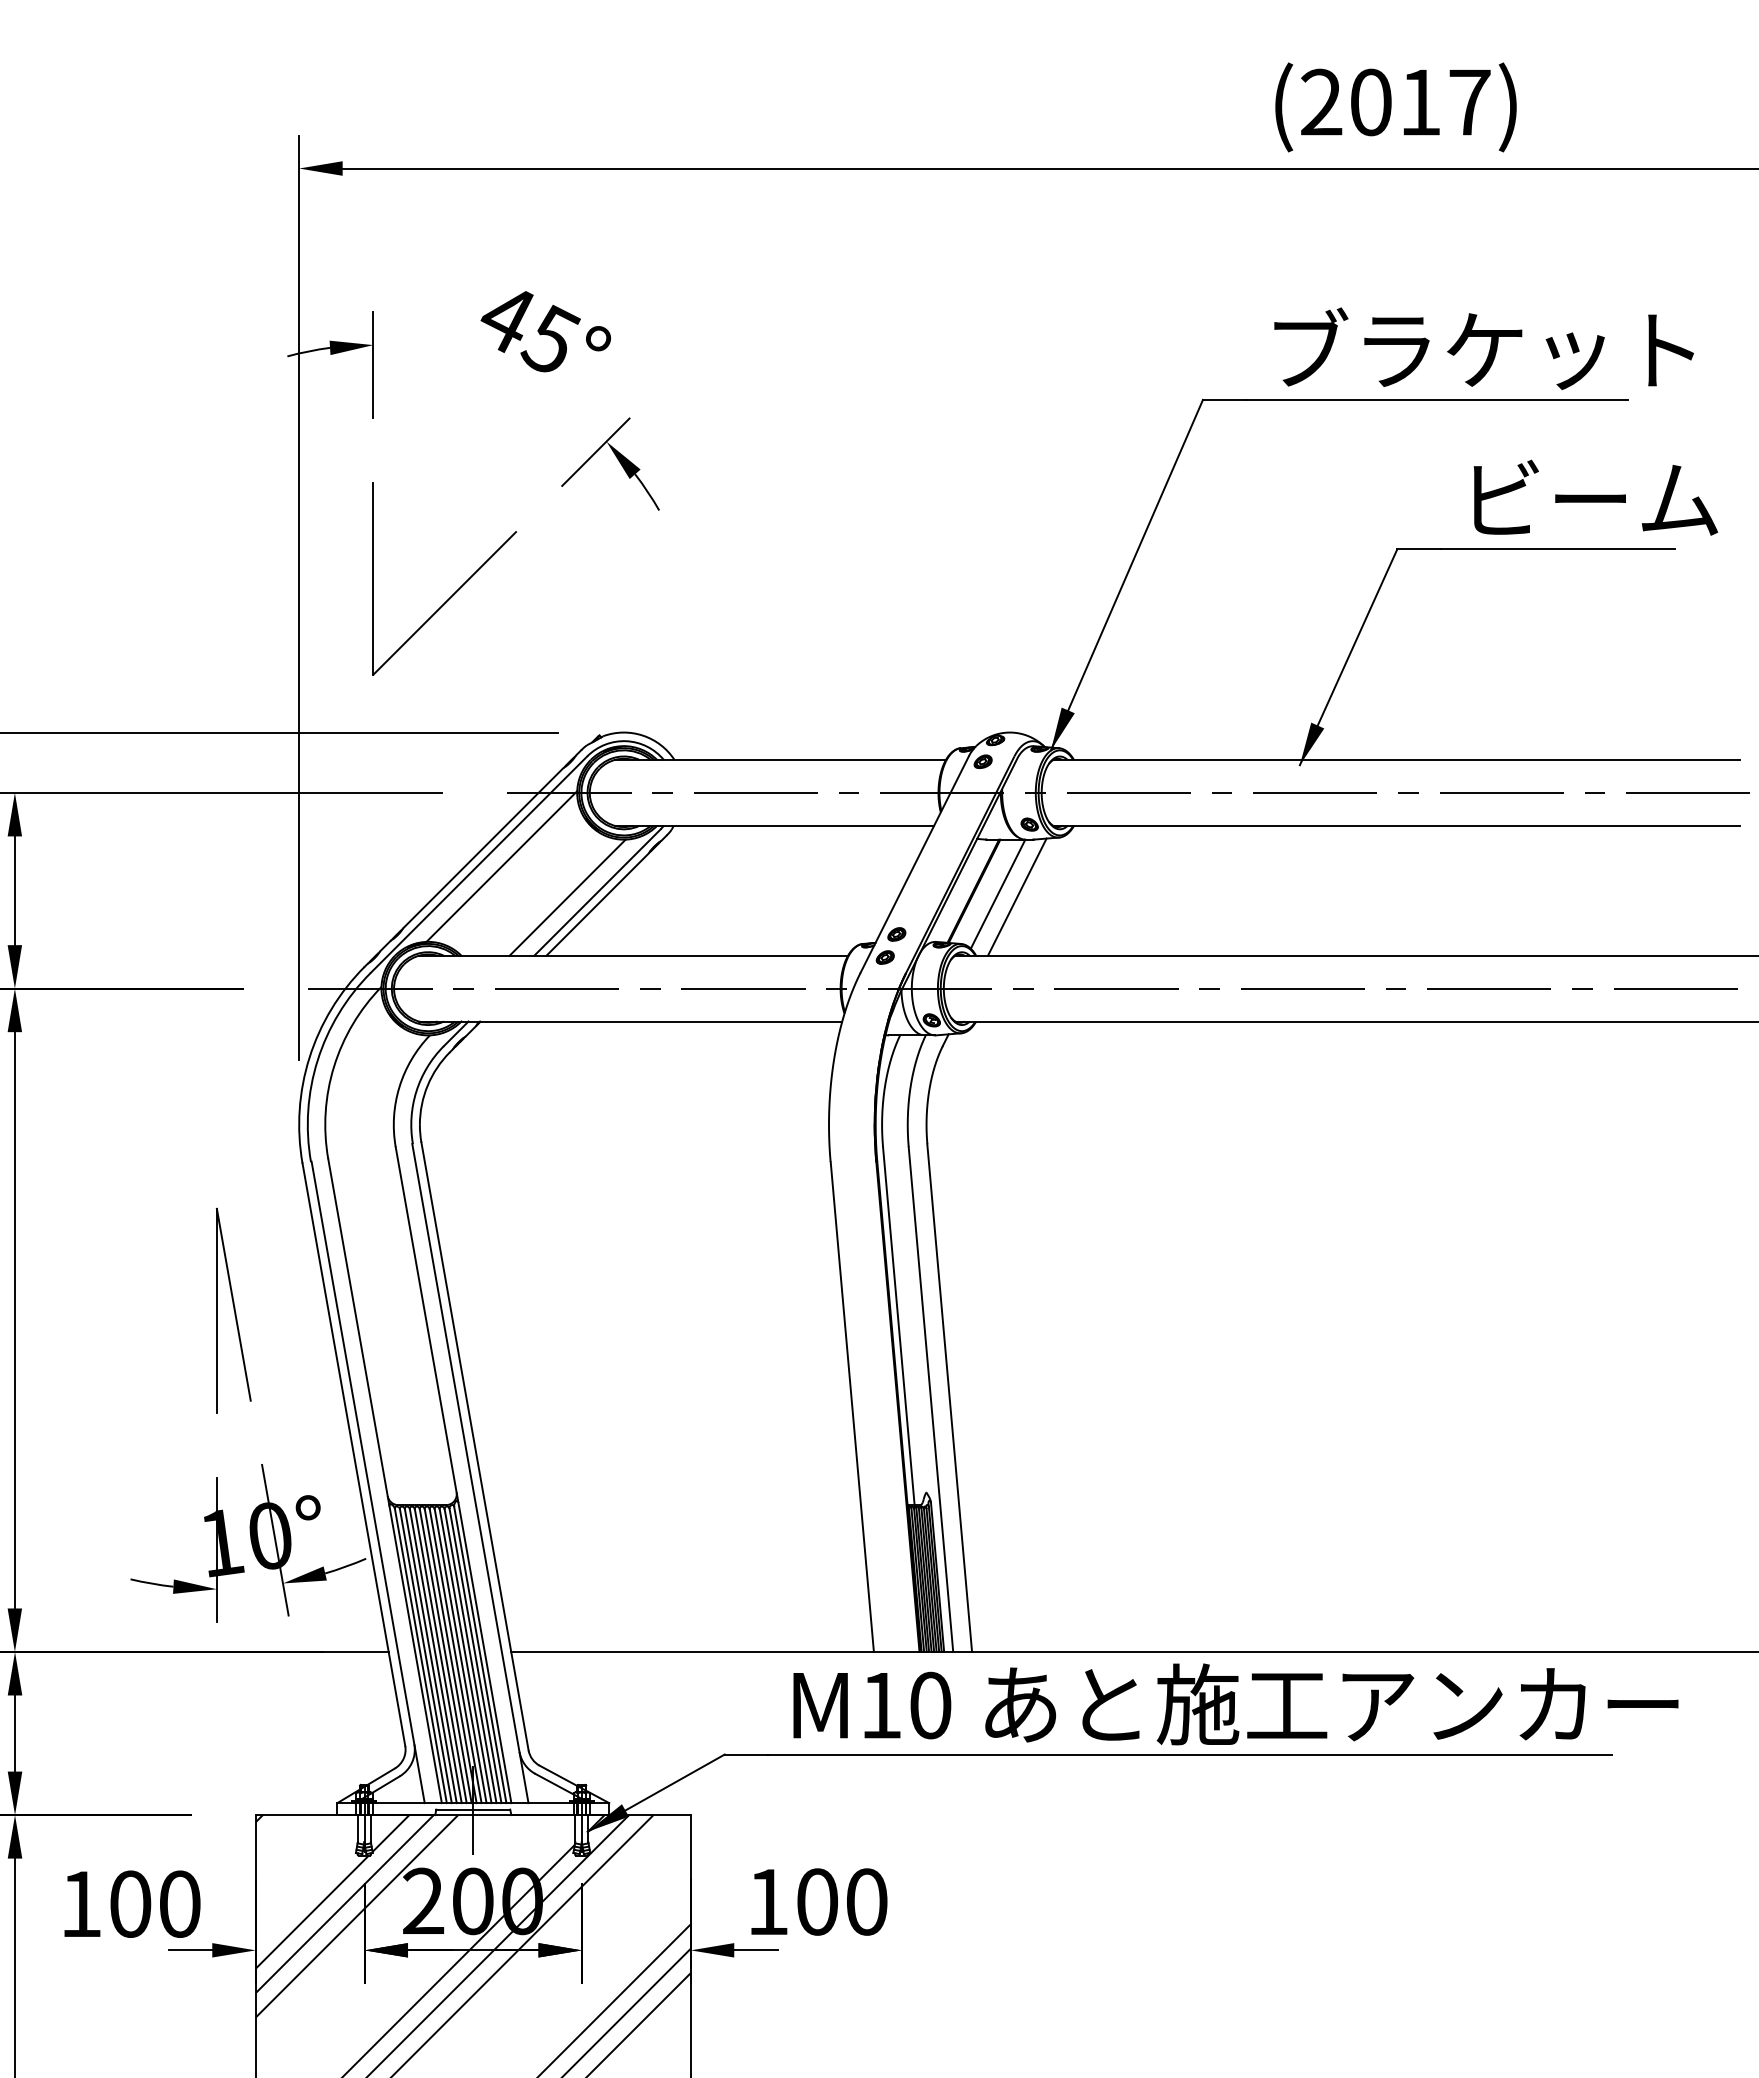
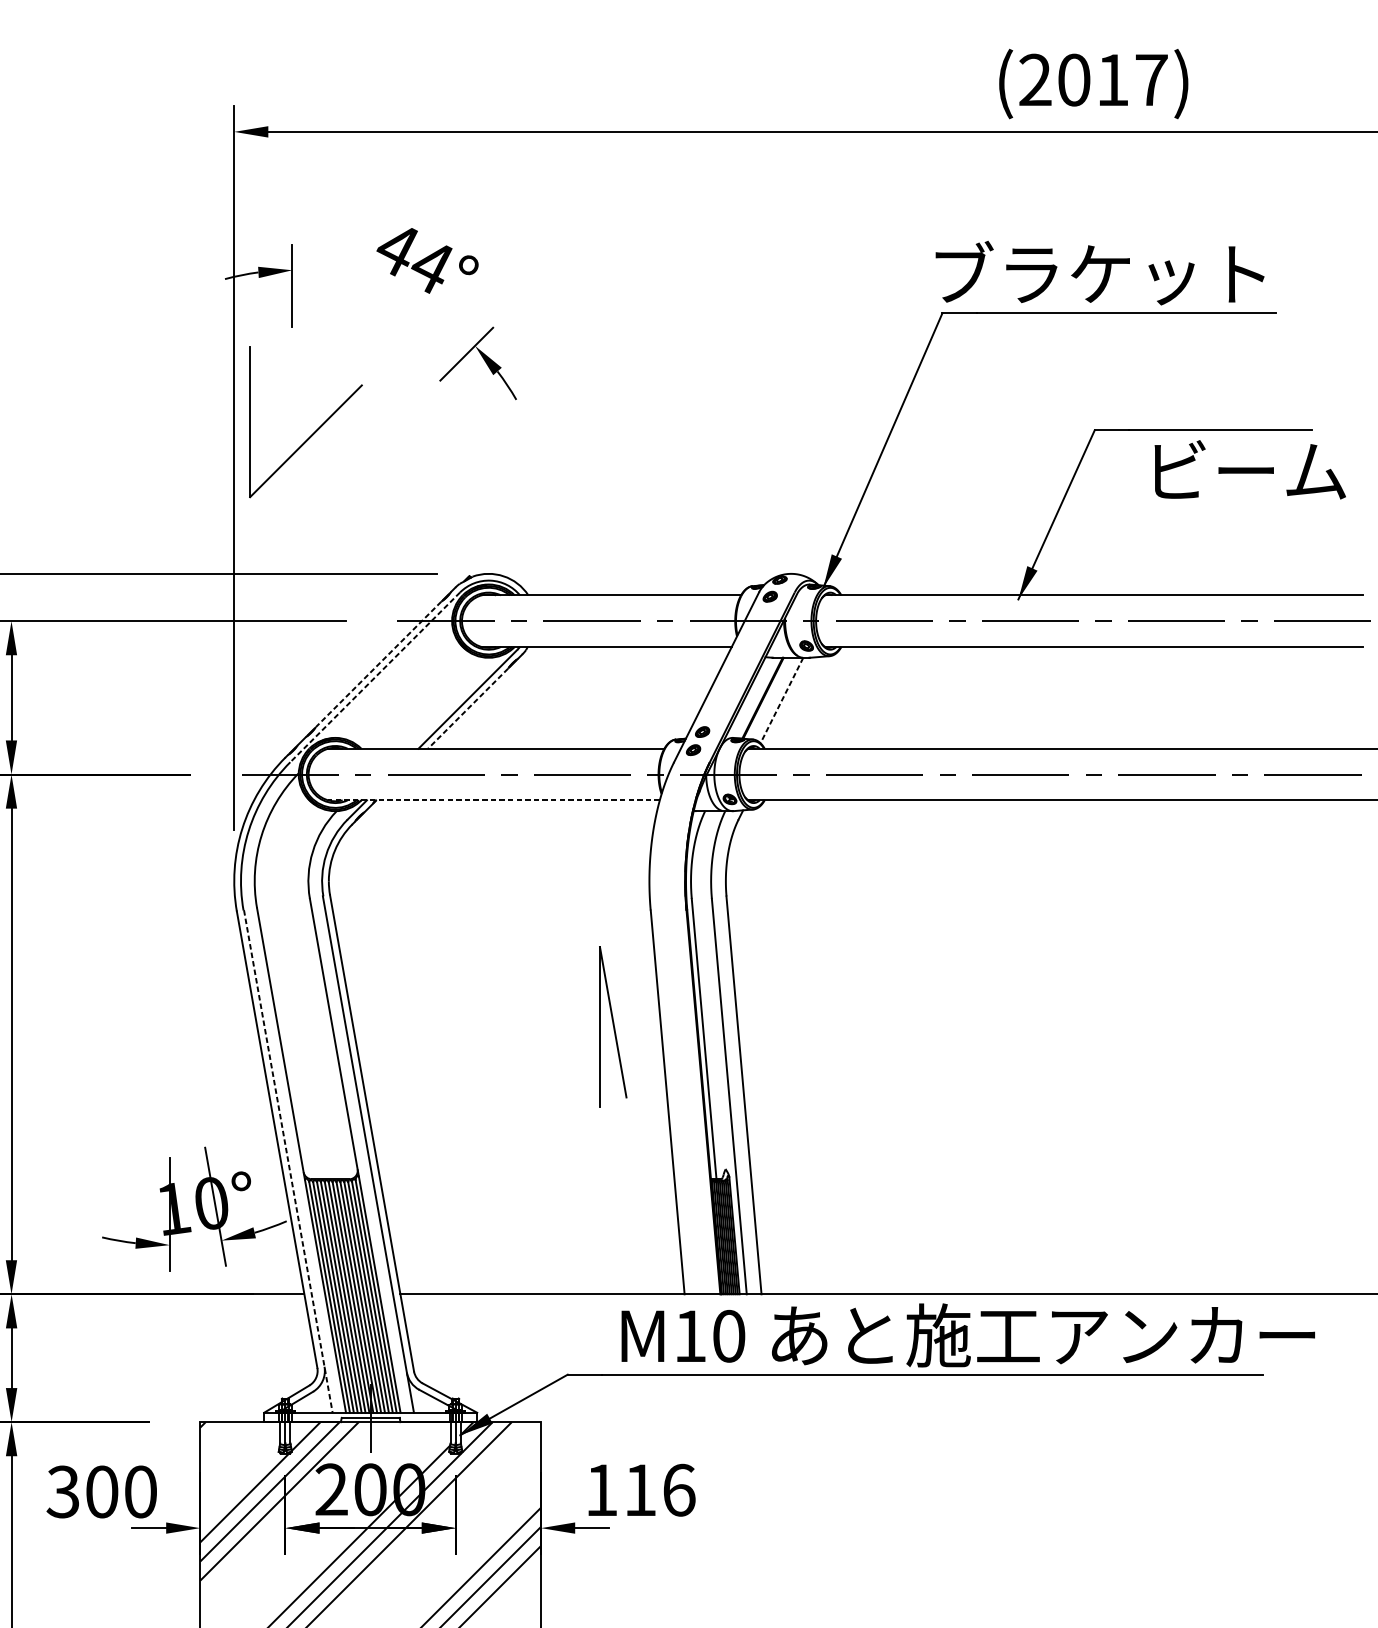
text: (550, 339) -> (431, 265), 45° -> 44°
text: (1483, 348) -> (1099, 272), moved
text: (1595, 497) -> (1250, 469), moved
part: (456, 590) -> (315, 431), moved
line: (483, 848) -> (378, 664), solid -> dashed
line: (478, 864) -> (374, 677), solid -> dashed
line: (501, 866) -> (392, 678), removed
line: (998, 894) -> (782, 700), solid -> dashed
line: (1016, 896) -> (796, 702), removed
line: (567, 897) -> (444, 703), removed
line: (597, 904) -> (468, 708), solid -> dashed
line: (630, 1021) -> (493, 800), solid -> dashed
part: (233, 1310) -> (612, 1026), moved
line: (368, 1482) -> (288, 1161), solid -> dashed
text: (842, 1901) -> (660, 1489), 100 -> 116
text: (80, 1903) -> (62, 1491), 100 -> 300

